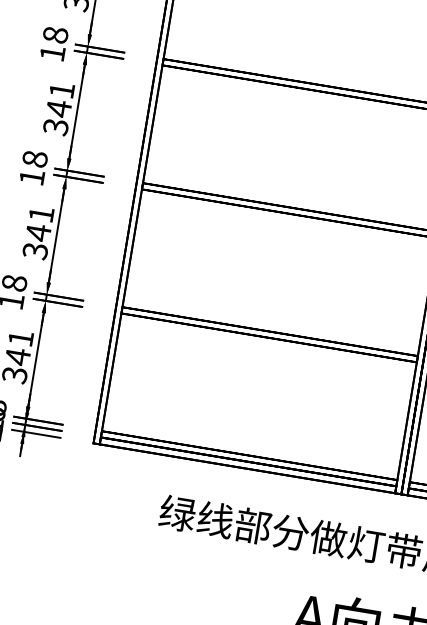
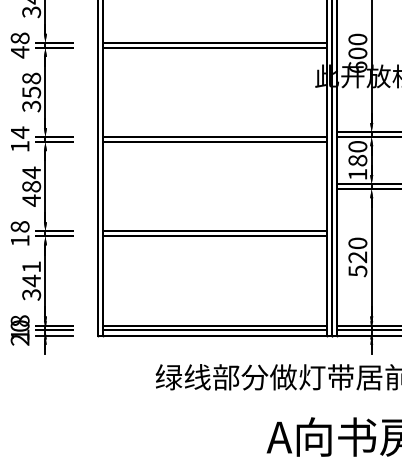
text: (53, 53) -> (20, 52), 18 -> 48
text: (60, 99) -> (31, 85), 341 -> 358
text: (34, 158) -> (19, 132), 18 -> 14
text: (38, 232) -> (31, 186), 341 -> 484

